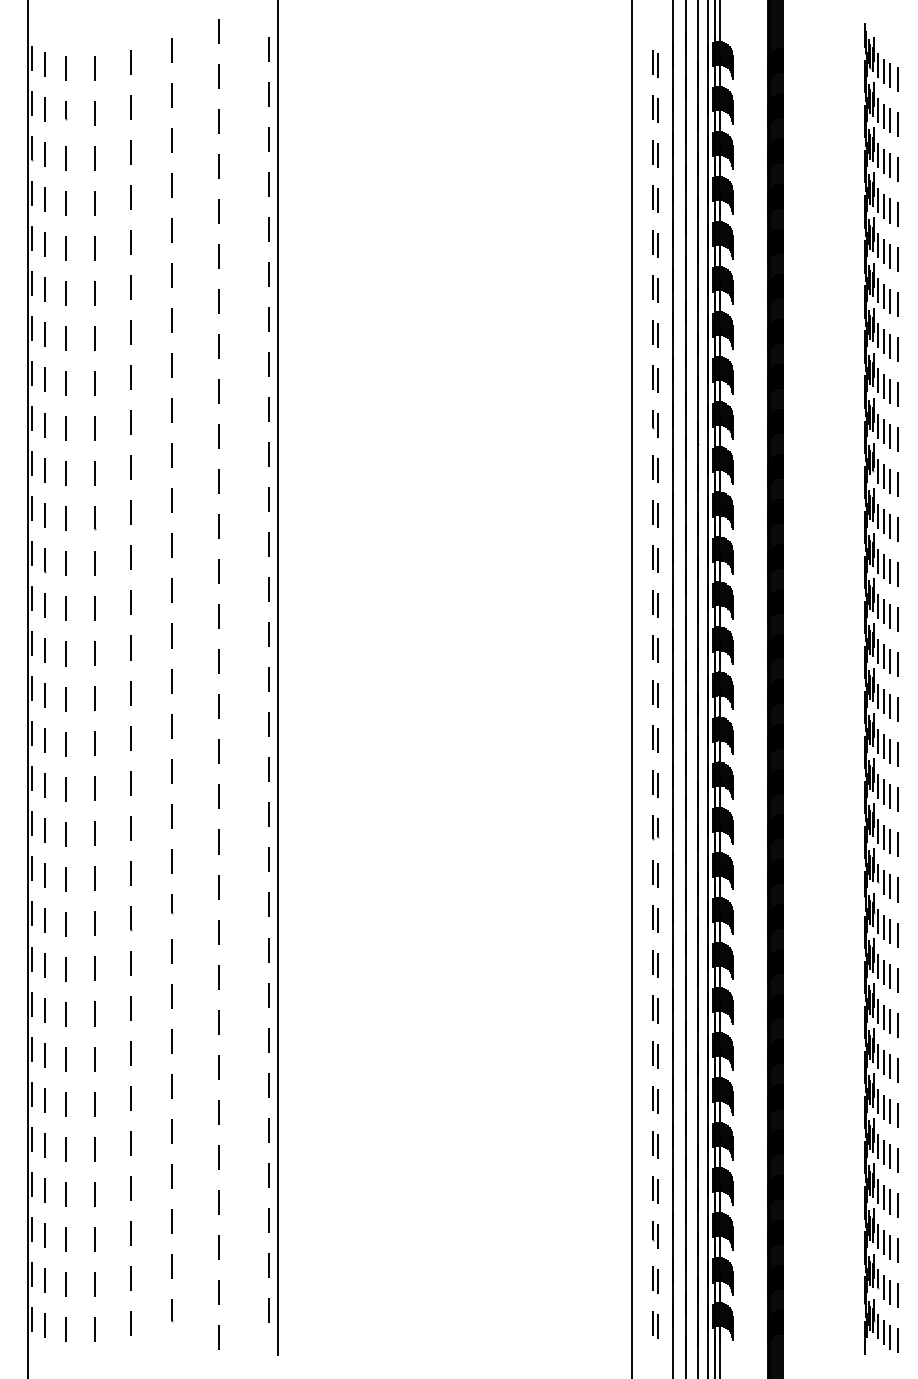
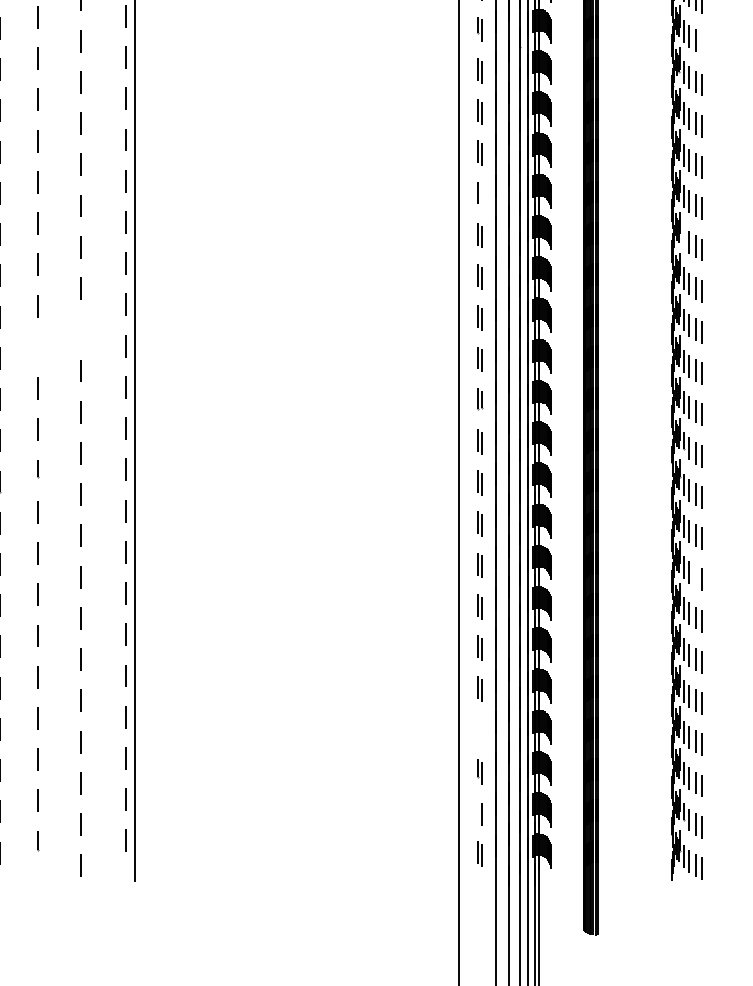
line: (897, 439) -> (701, 43), removed
line: (657, 605) -> (482, 195), removed
line: (877, 650) -> (683, 236), removed
line: (218, 751) -> (80, 329), removed
line: (171, 771) -> (37, 347), removed
line: (890, 1021) -> (695, 576), removed
part: (655, 1189) -> (480, 730), removed
line: (653, 1277) -> (478, 810), removed

